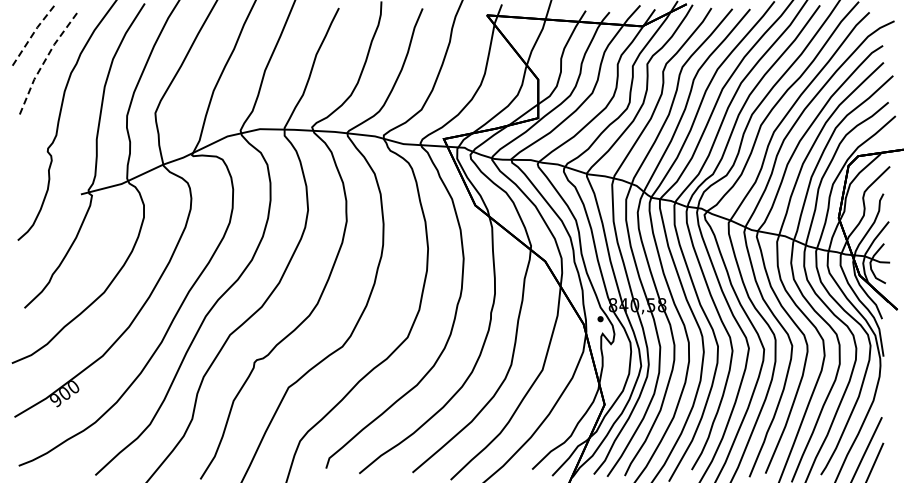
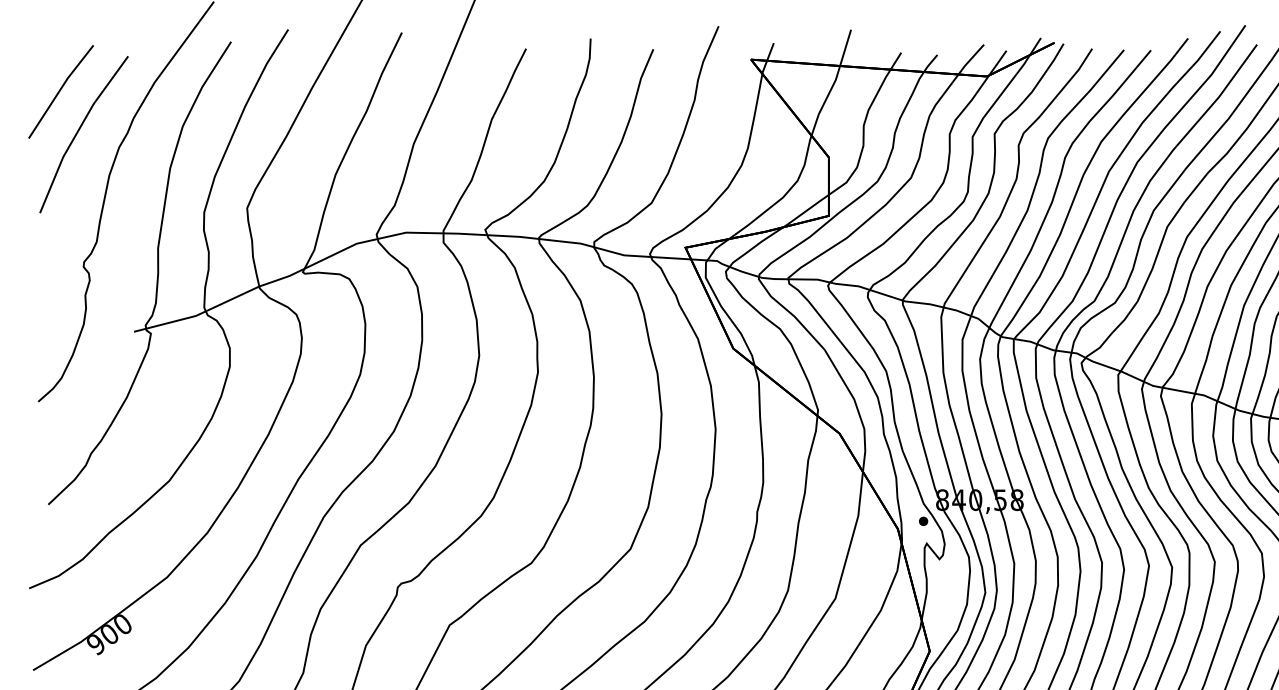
line: (32, 35) -> (60, 90), dashed -> solid
line: (44, 62) -> (78, 131), dashed -> solid

